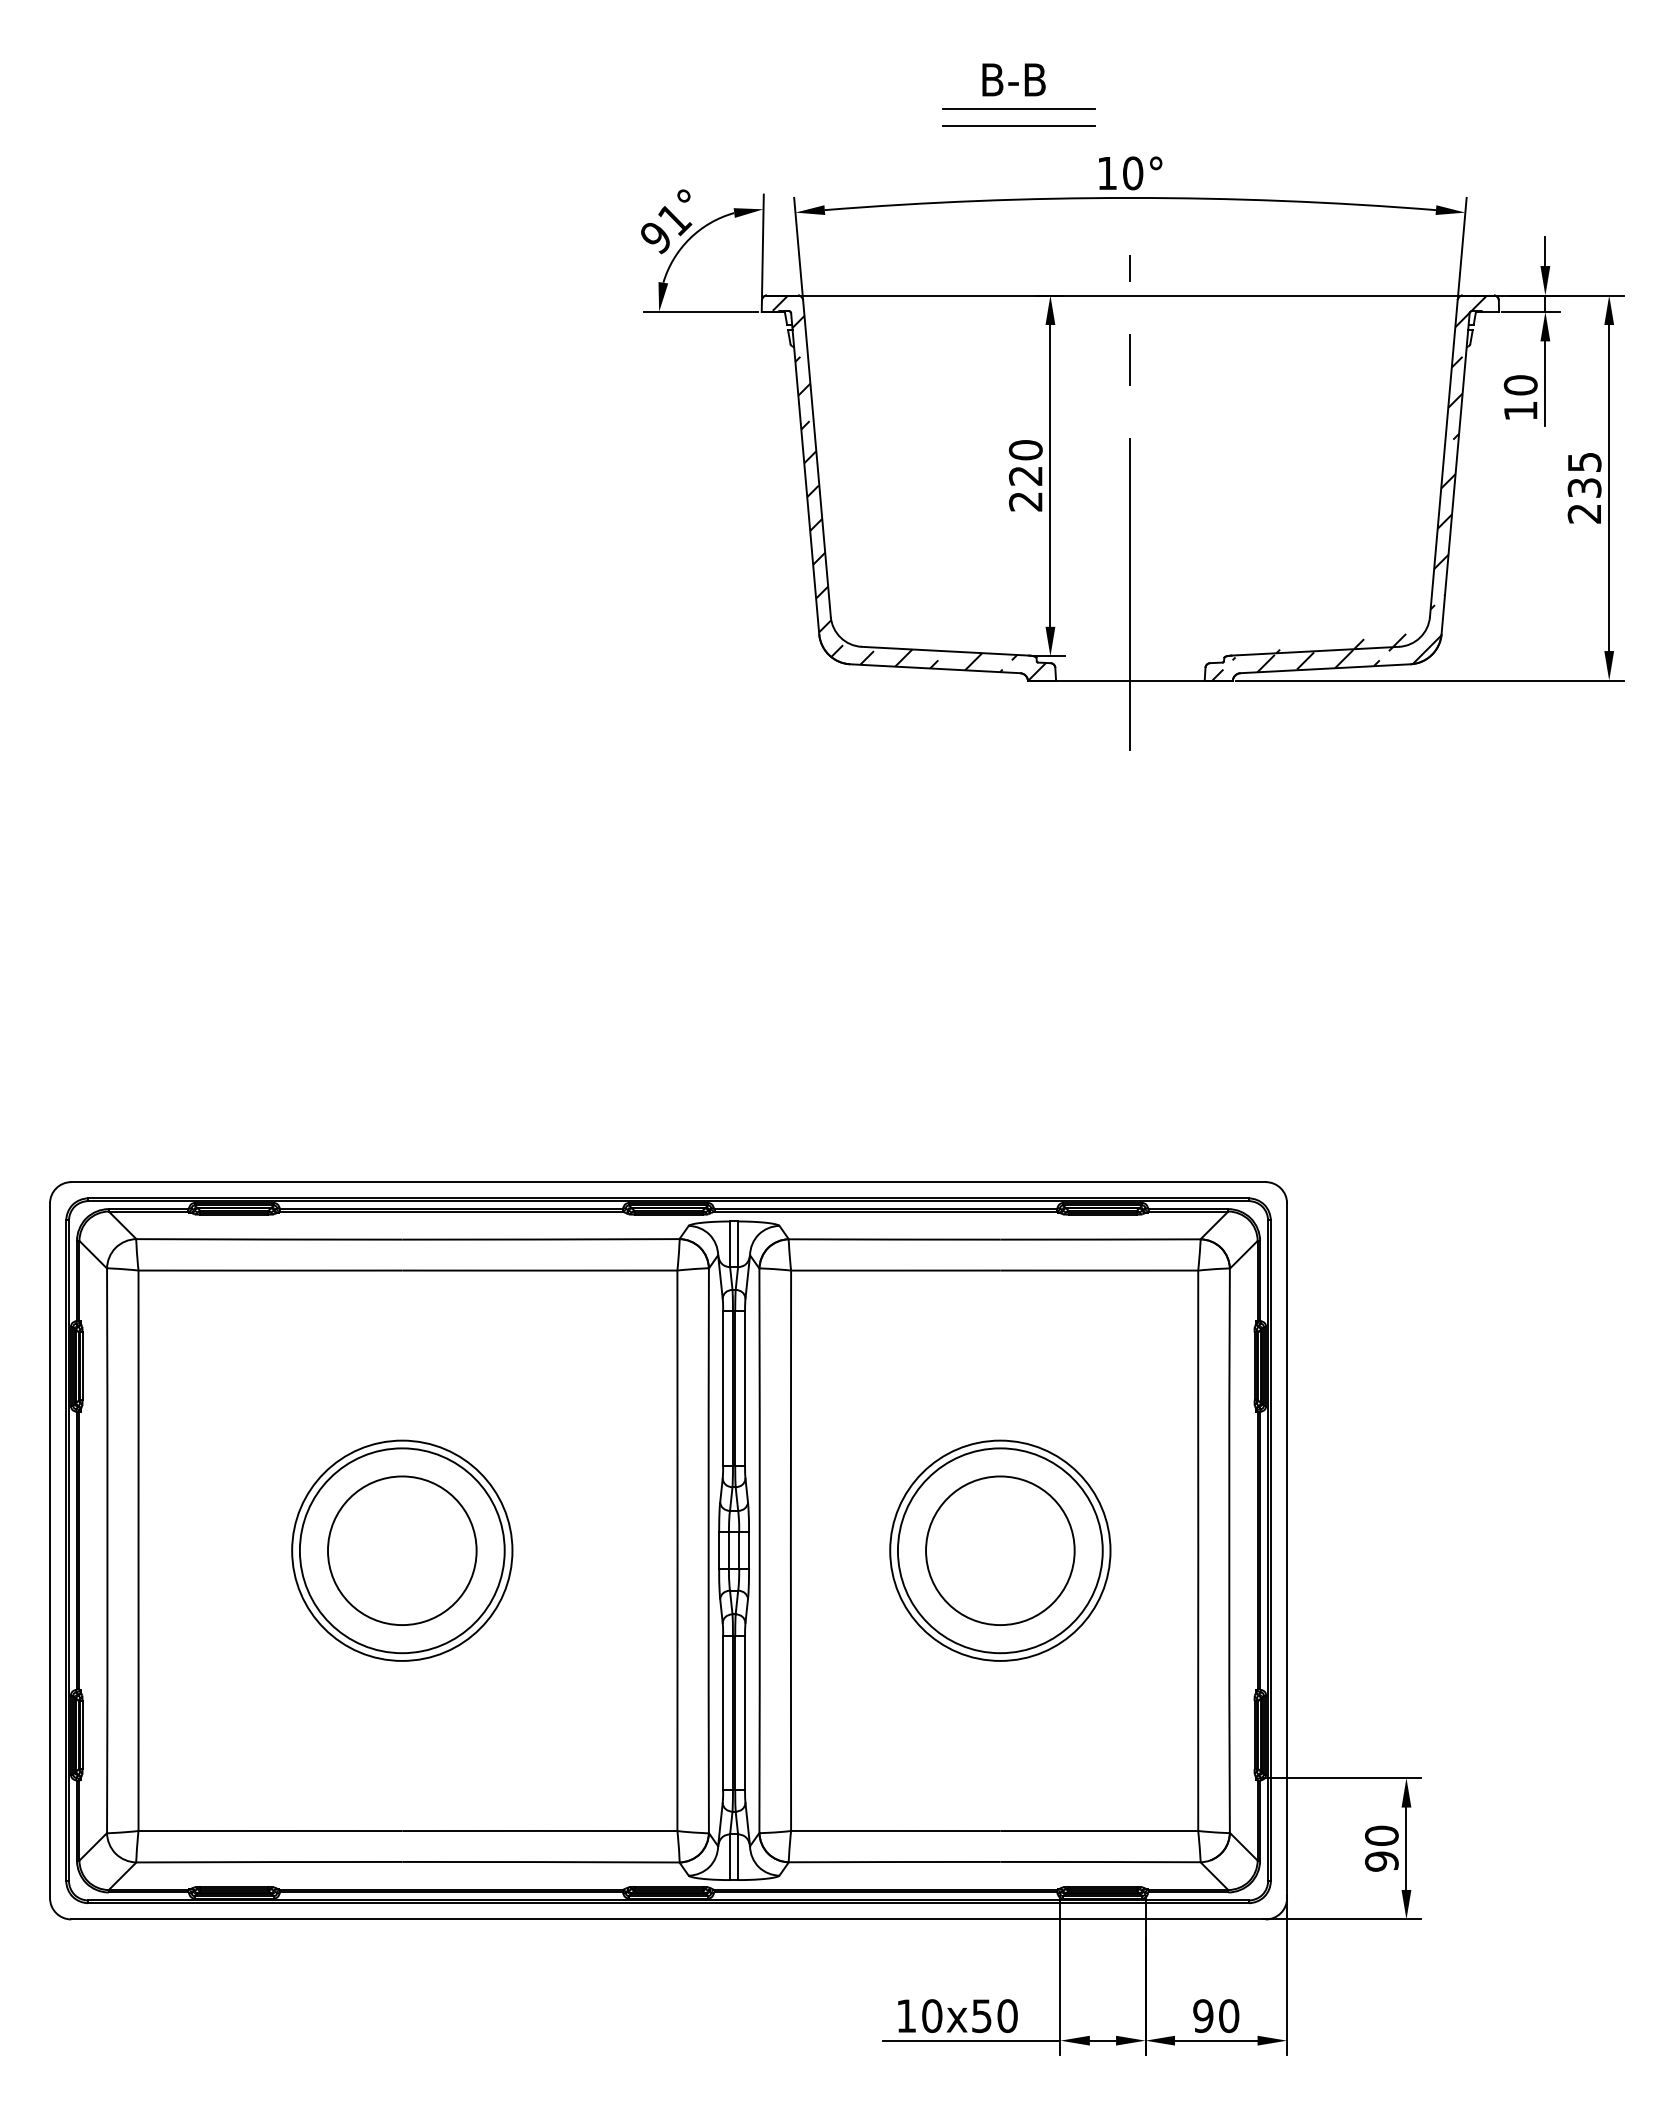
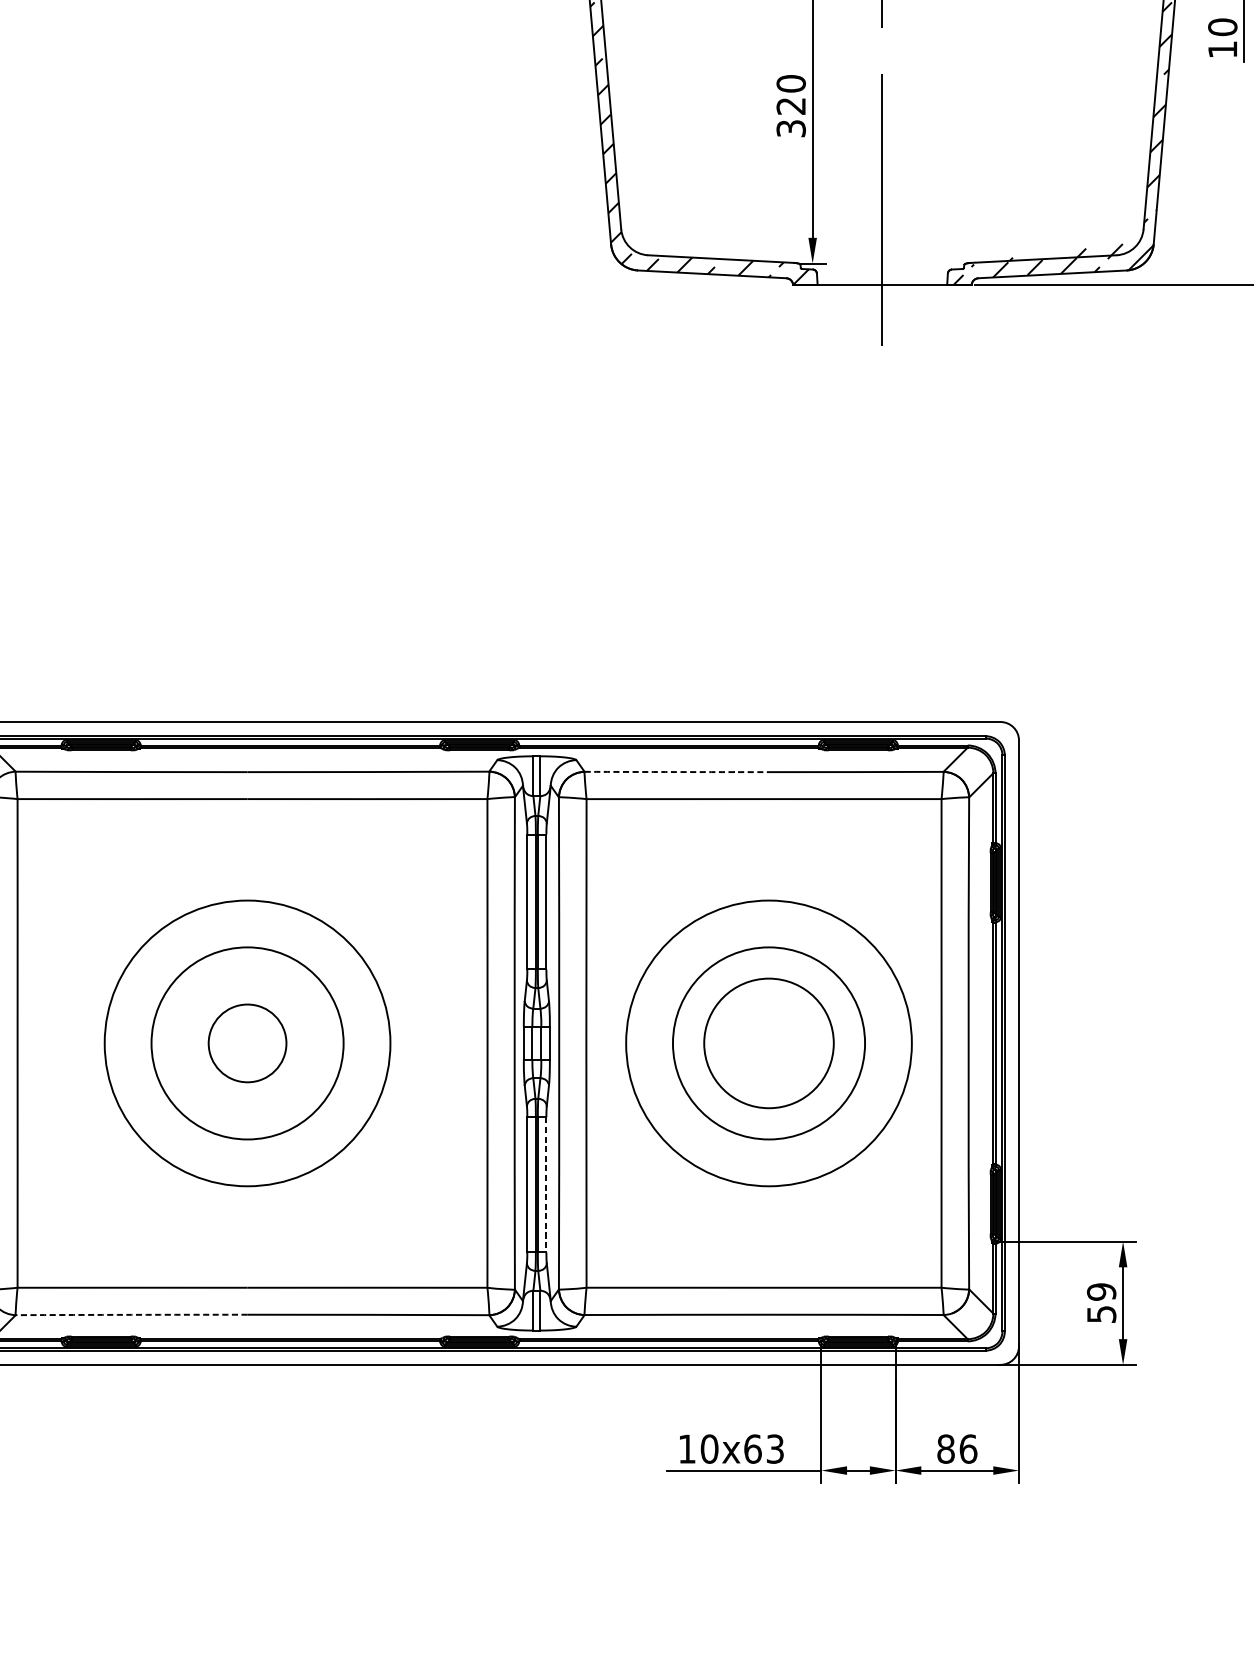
text: (1025, 501) -> (790, 128), 220 -> 320
arc: (894, 1239) -> (676, 772), solid -> dashed
circle: (401, 1550) -> (246, 1043), size x0.6
circle: (401, 1550) -> (246, 1043), size x1.6
circle: (999, 1550) -> (768, 1043), size x1.6
line: (745, 1713) -> (546, 1185), solid -> dashed
text: (1381, 1848) -> (1101, 1303), 90 -> 59
arc: (269, 1862) -> (131, 1315), solid -> dashed
text: (994, 2016) -> (763, 1449), 10x50 -> 10x63
text: (1216, 2016) -> (957, 1449), 90 -> 86

